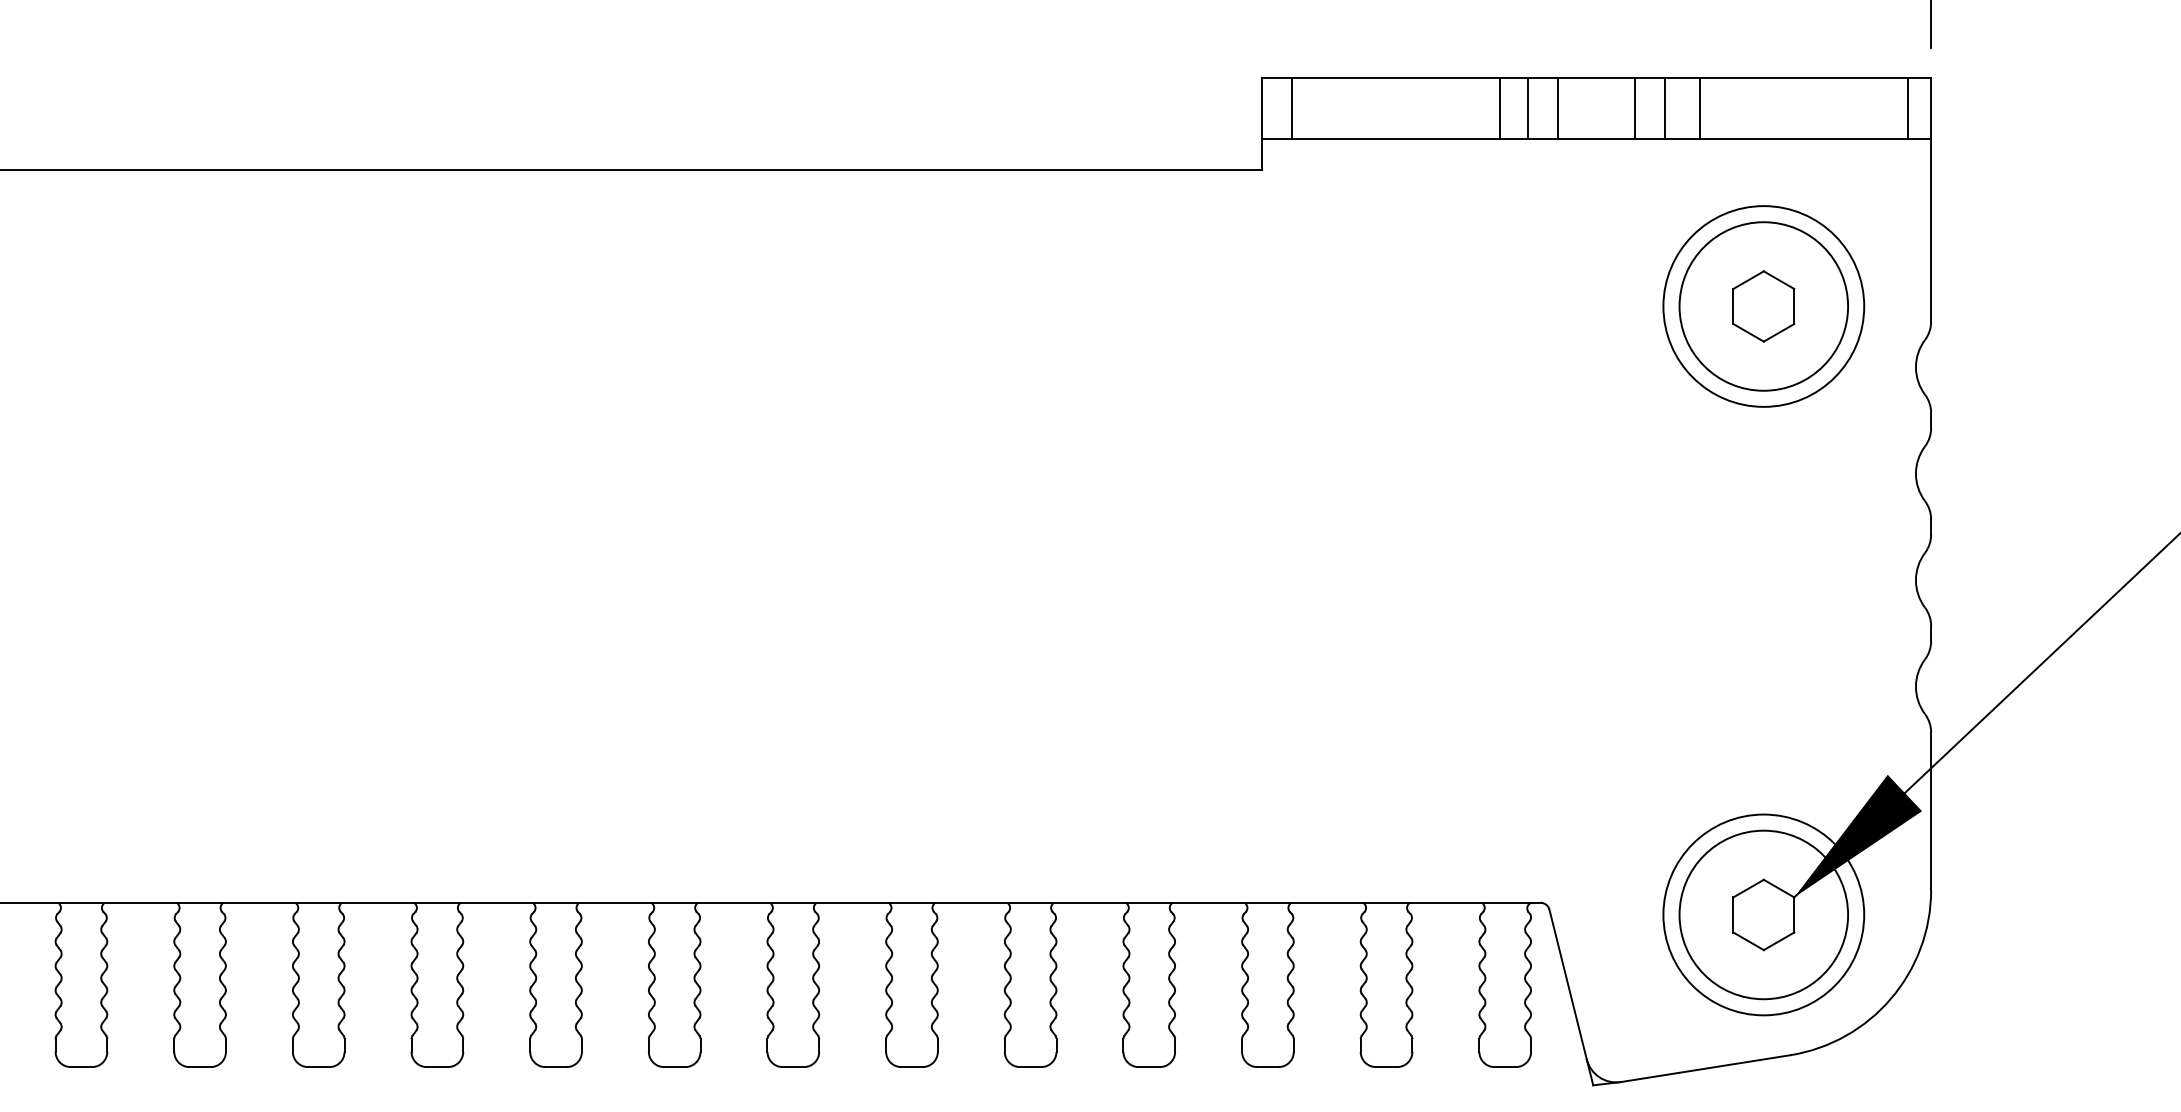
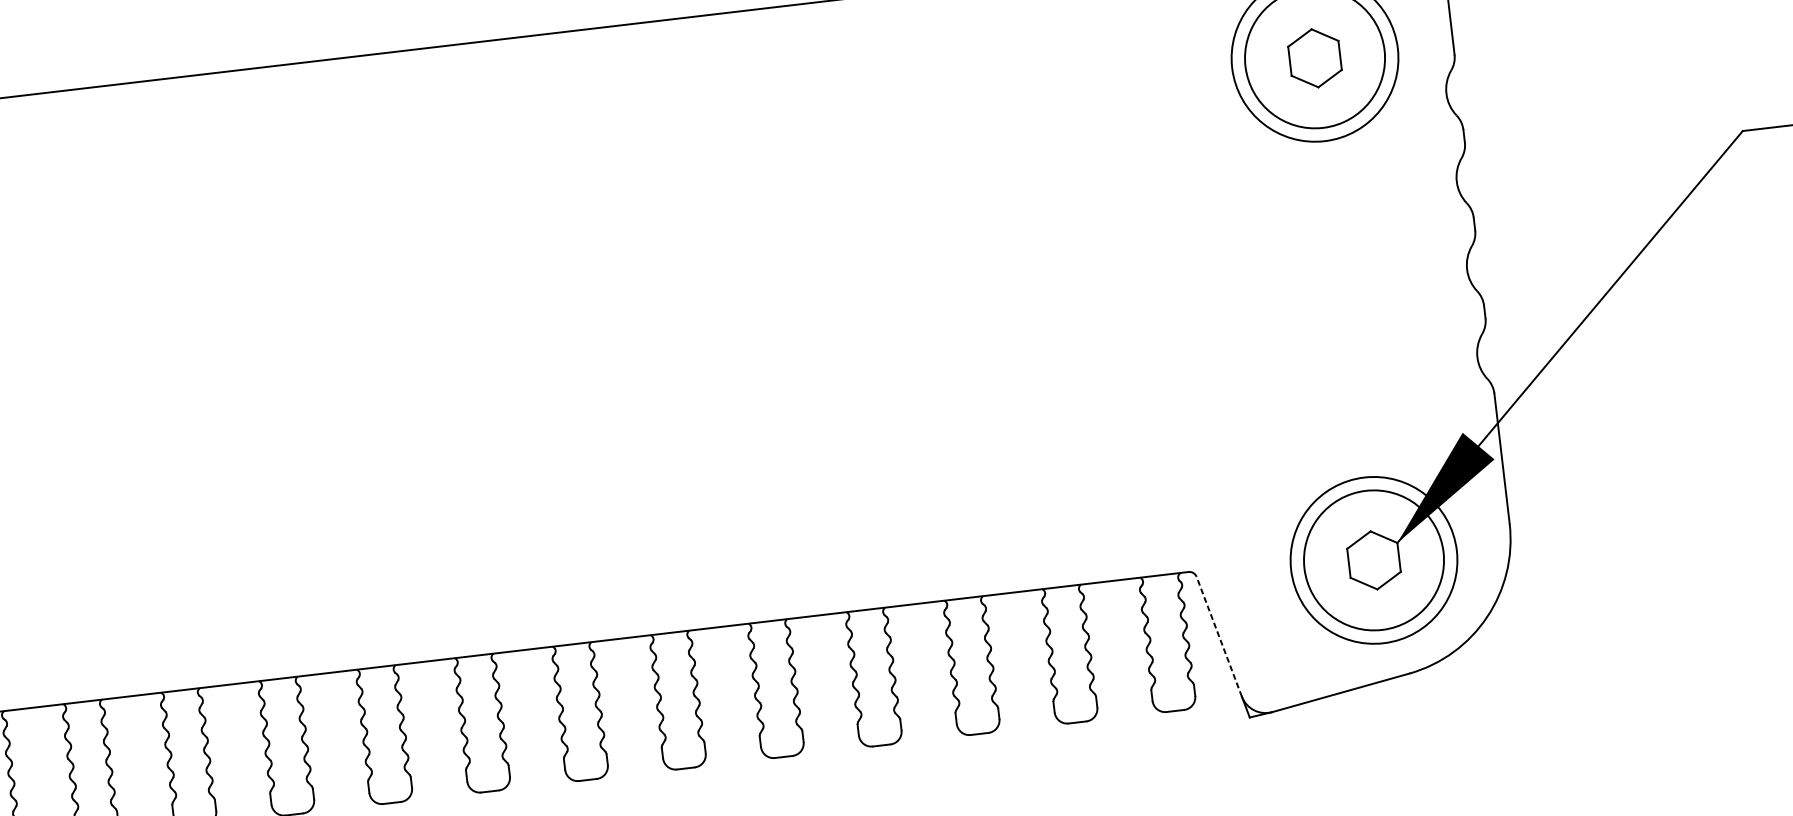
line: (1567, 984) -> (1218, 636), solid -> dashed

